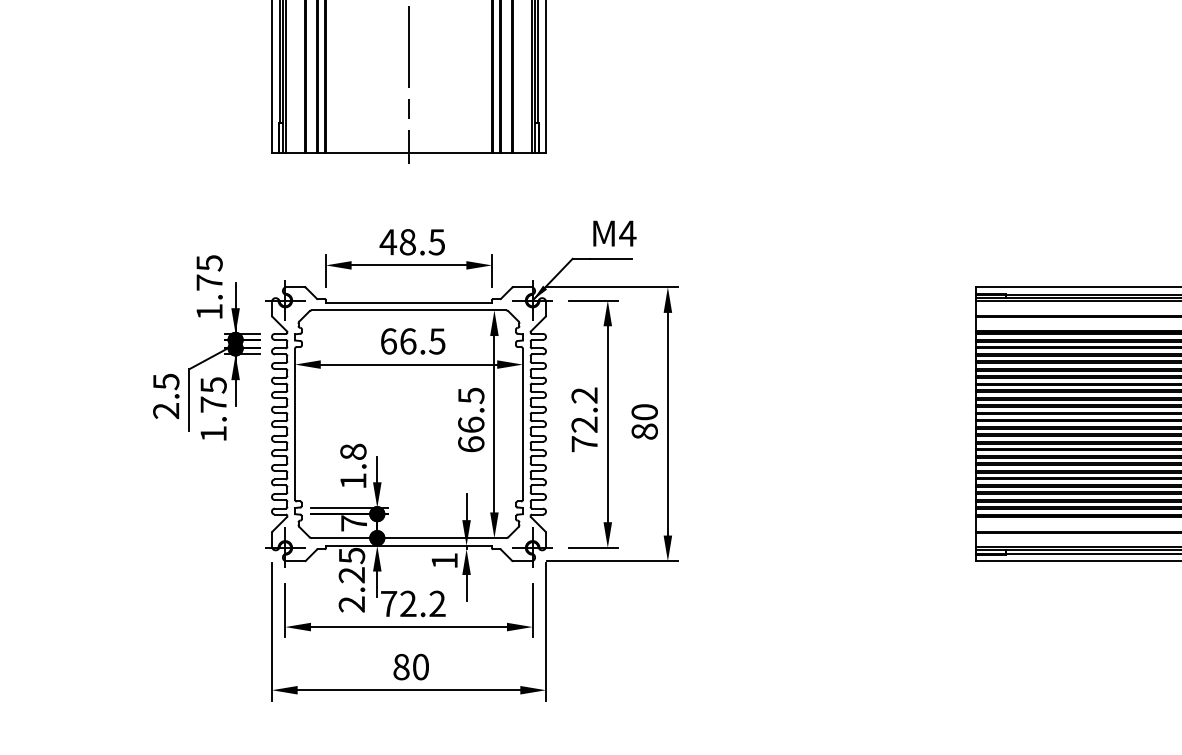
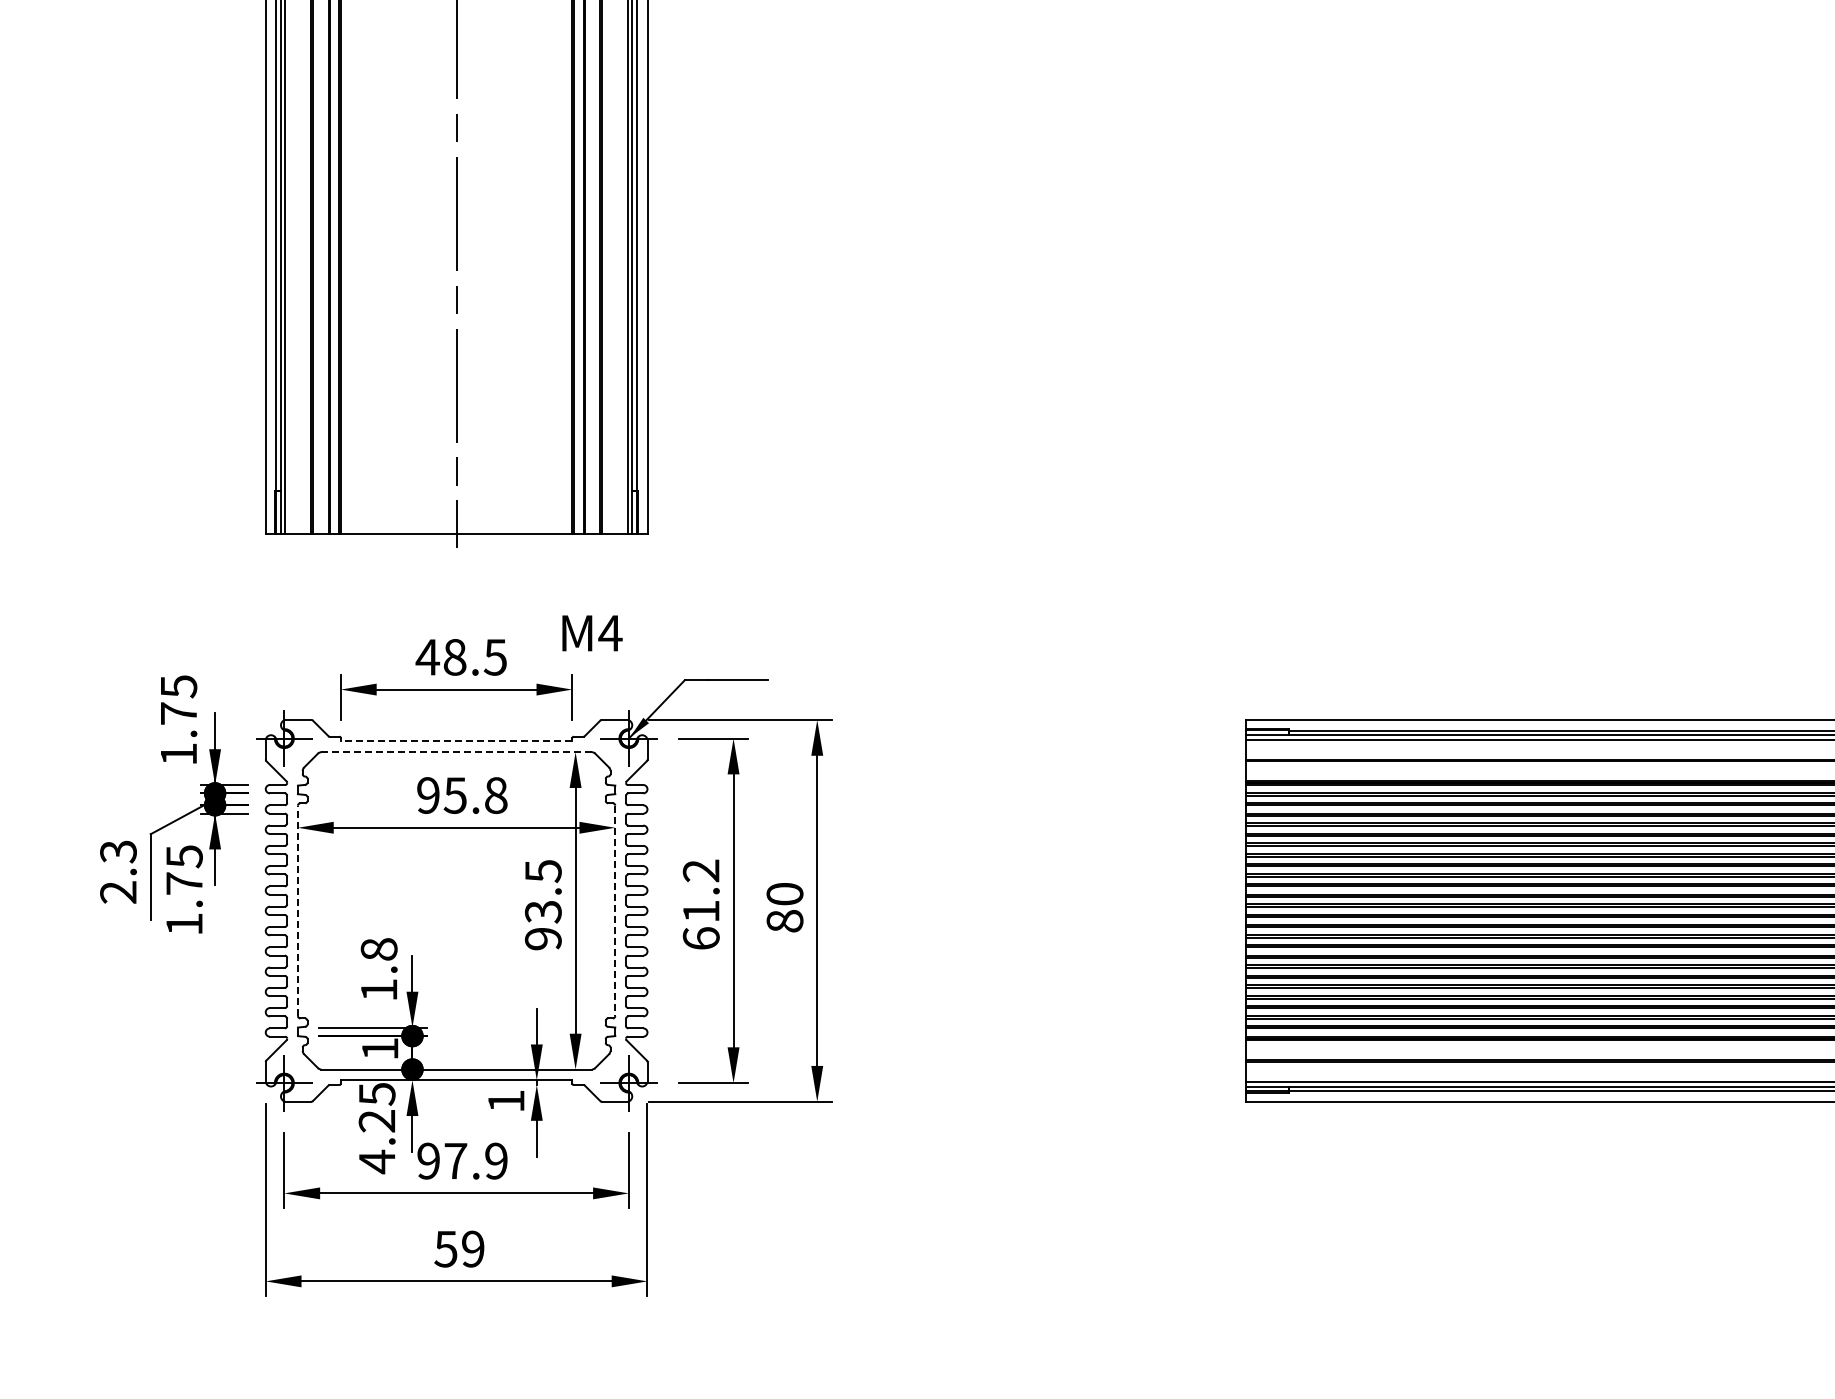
text: (614, 233) -> (592, 633), moved
line: (408, 302) -> (456, 741), solid -> dashed
line: (409, 310) -> (457, 752), solid -> dashed
text: (413, 341) -> (462, 795), 66.5 -> 95.8
text: (166, 381) -> (118, 851), 2.5 -> 2.3
line: (294, 423) -> (297, 910), solid -> dashed
line: (523, 424) -> (615, 911), solid -> dashed
text: (470, 434) -> (542, 925), 66.5 -> 93.5
text: (584, 434) -> (700, 924), 72.2 -> 61.2
text: (354, 523) -> (380, 1048), 7 -> 1
text: (413, 603) -> (462, 1160), 72.2 -> 97.9
text: (351, 604) -> (376, 1161), 2.25 -> 4.25
text: (411, 666) -> (459, 1248), 80 -> 59

